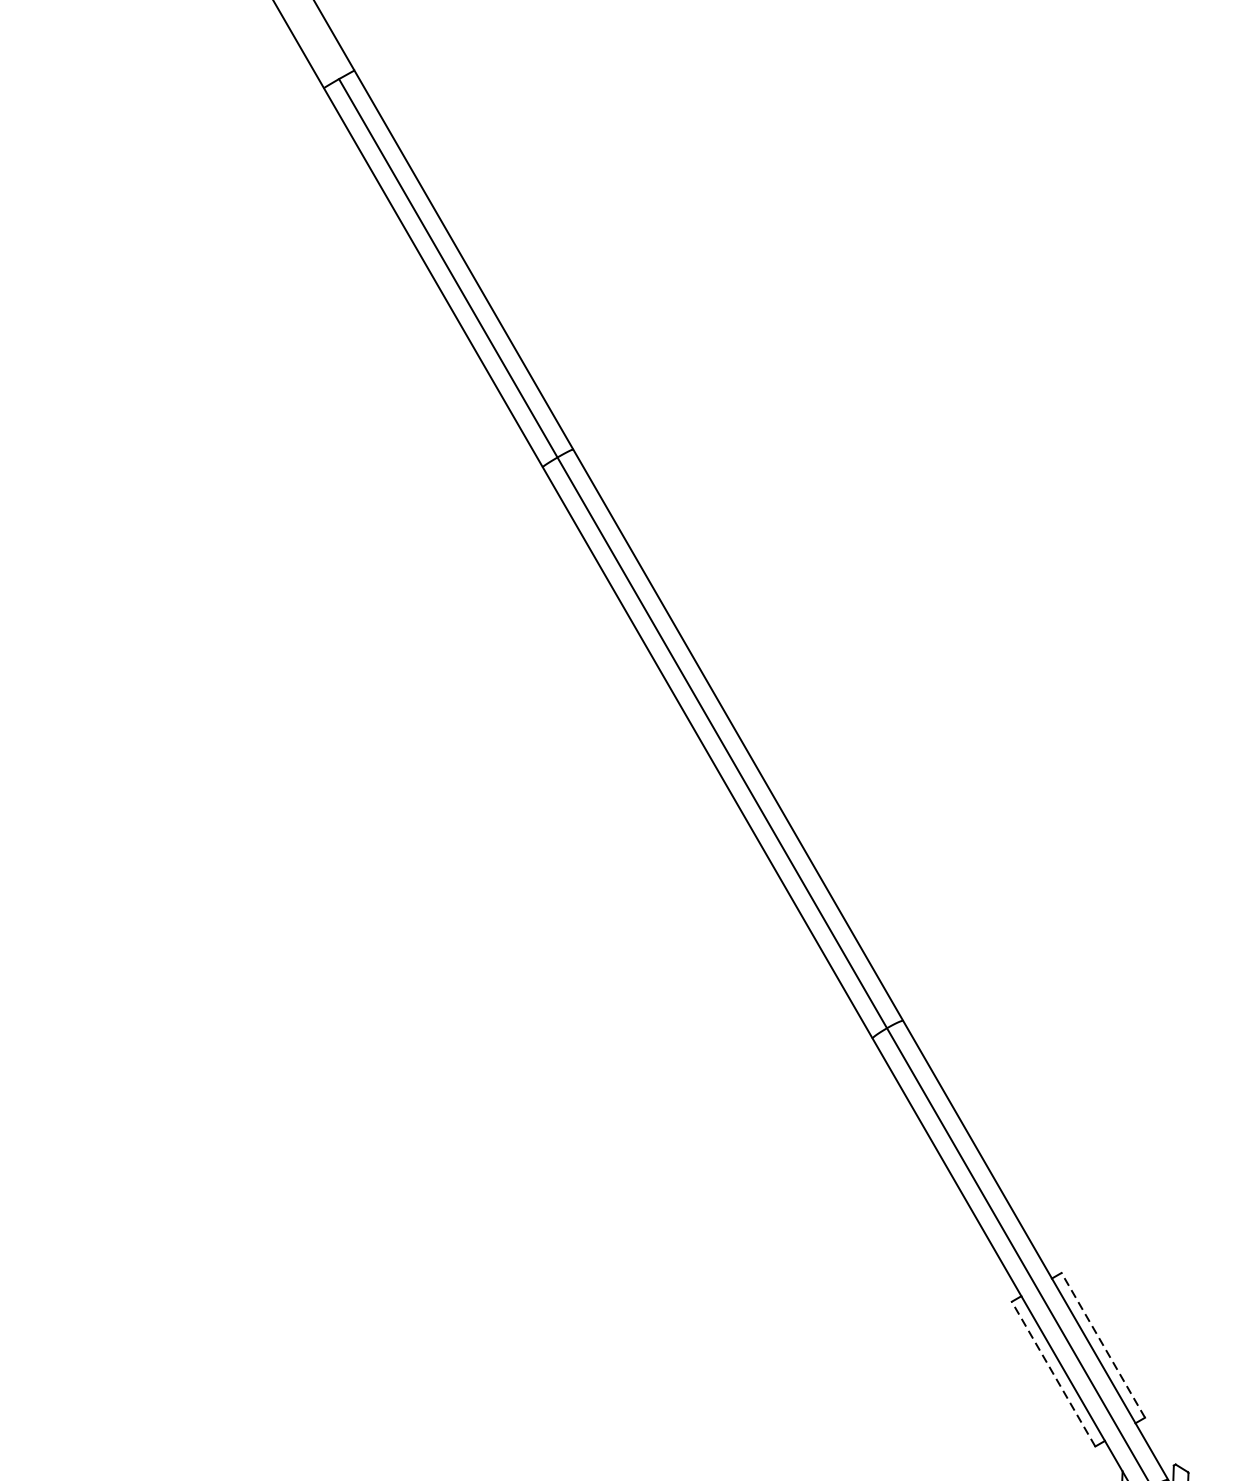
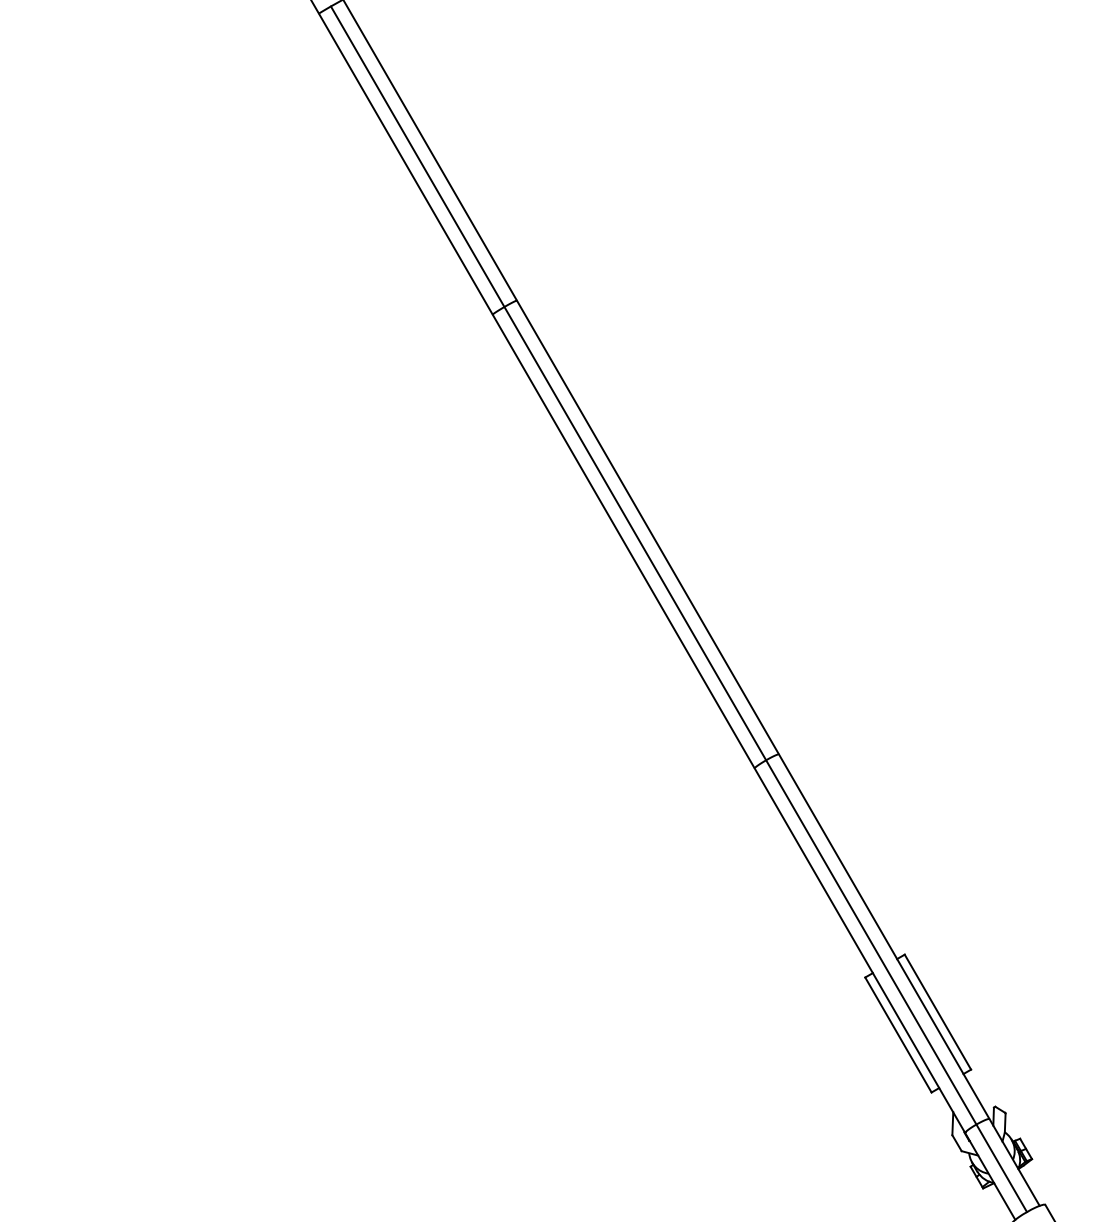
line: (1102, 1344) -> (937, 1011), dashed -> solid
line: (1053, 1373) -> (898, 1034), dashed -> solid

